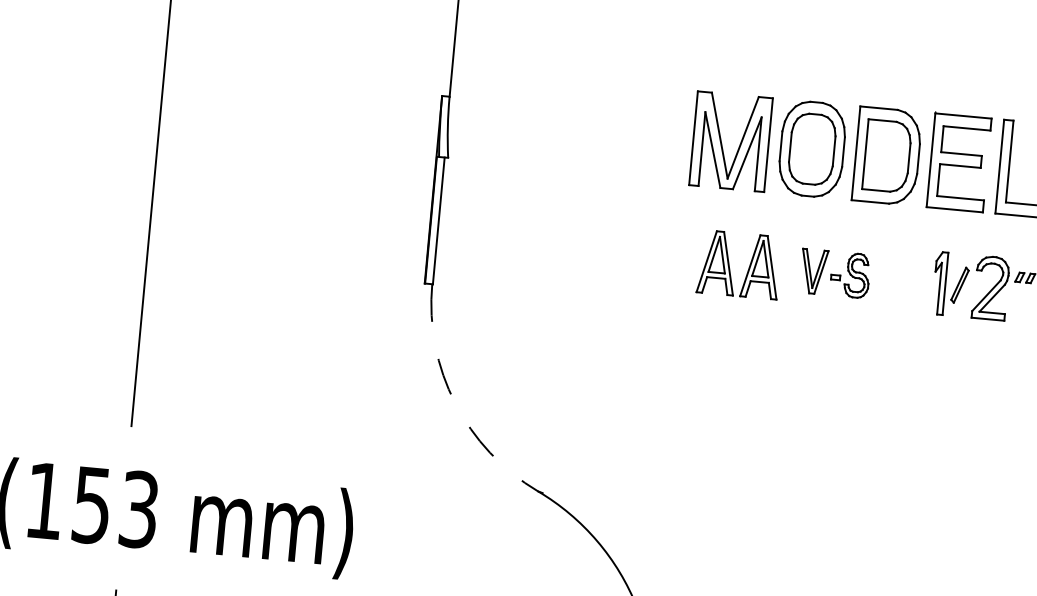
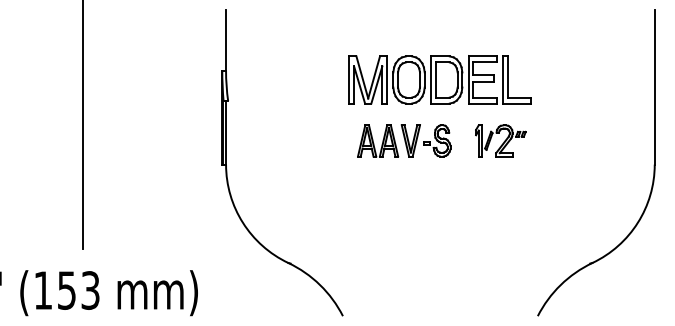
part: (833, 272) -> (425, 140), size x1.43
arc: (454, 402) -> (242, 222), dashed -> solid

